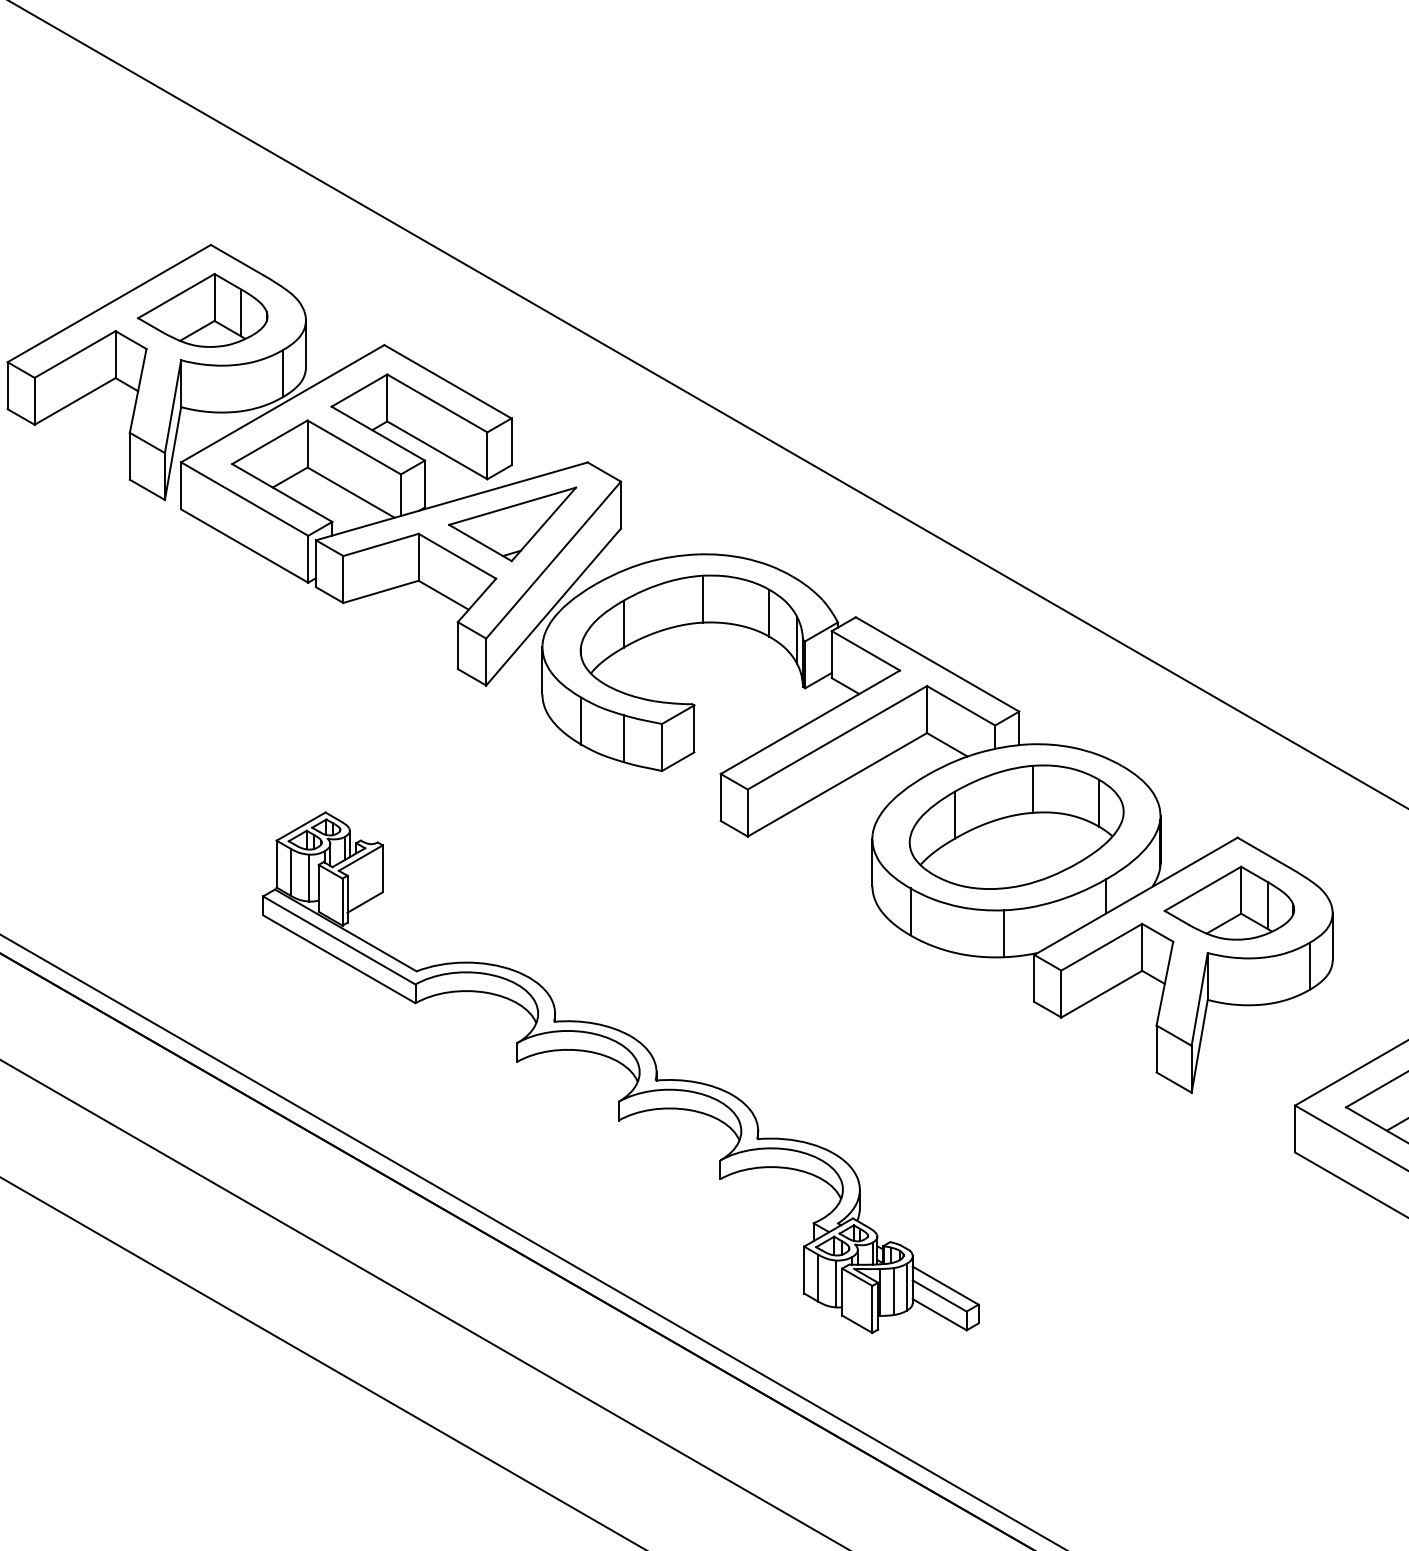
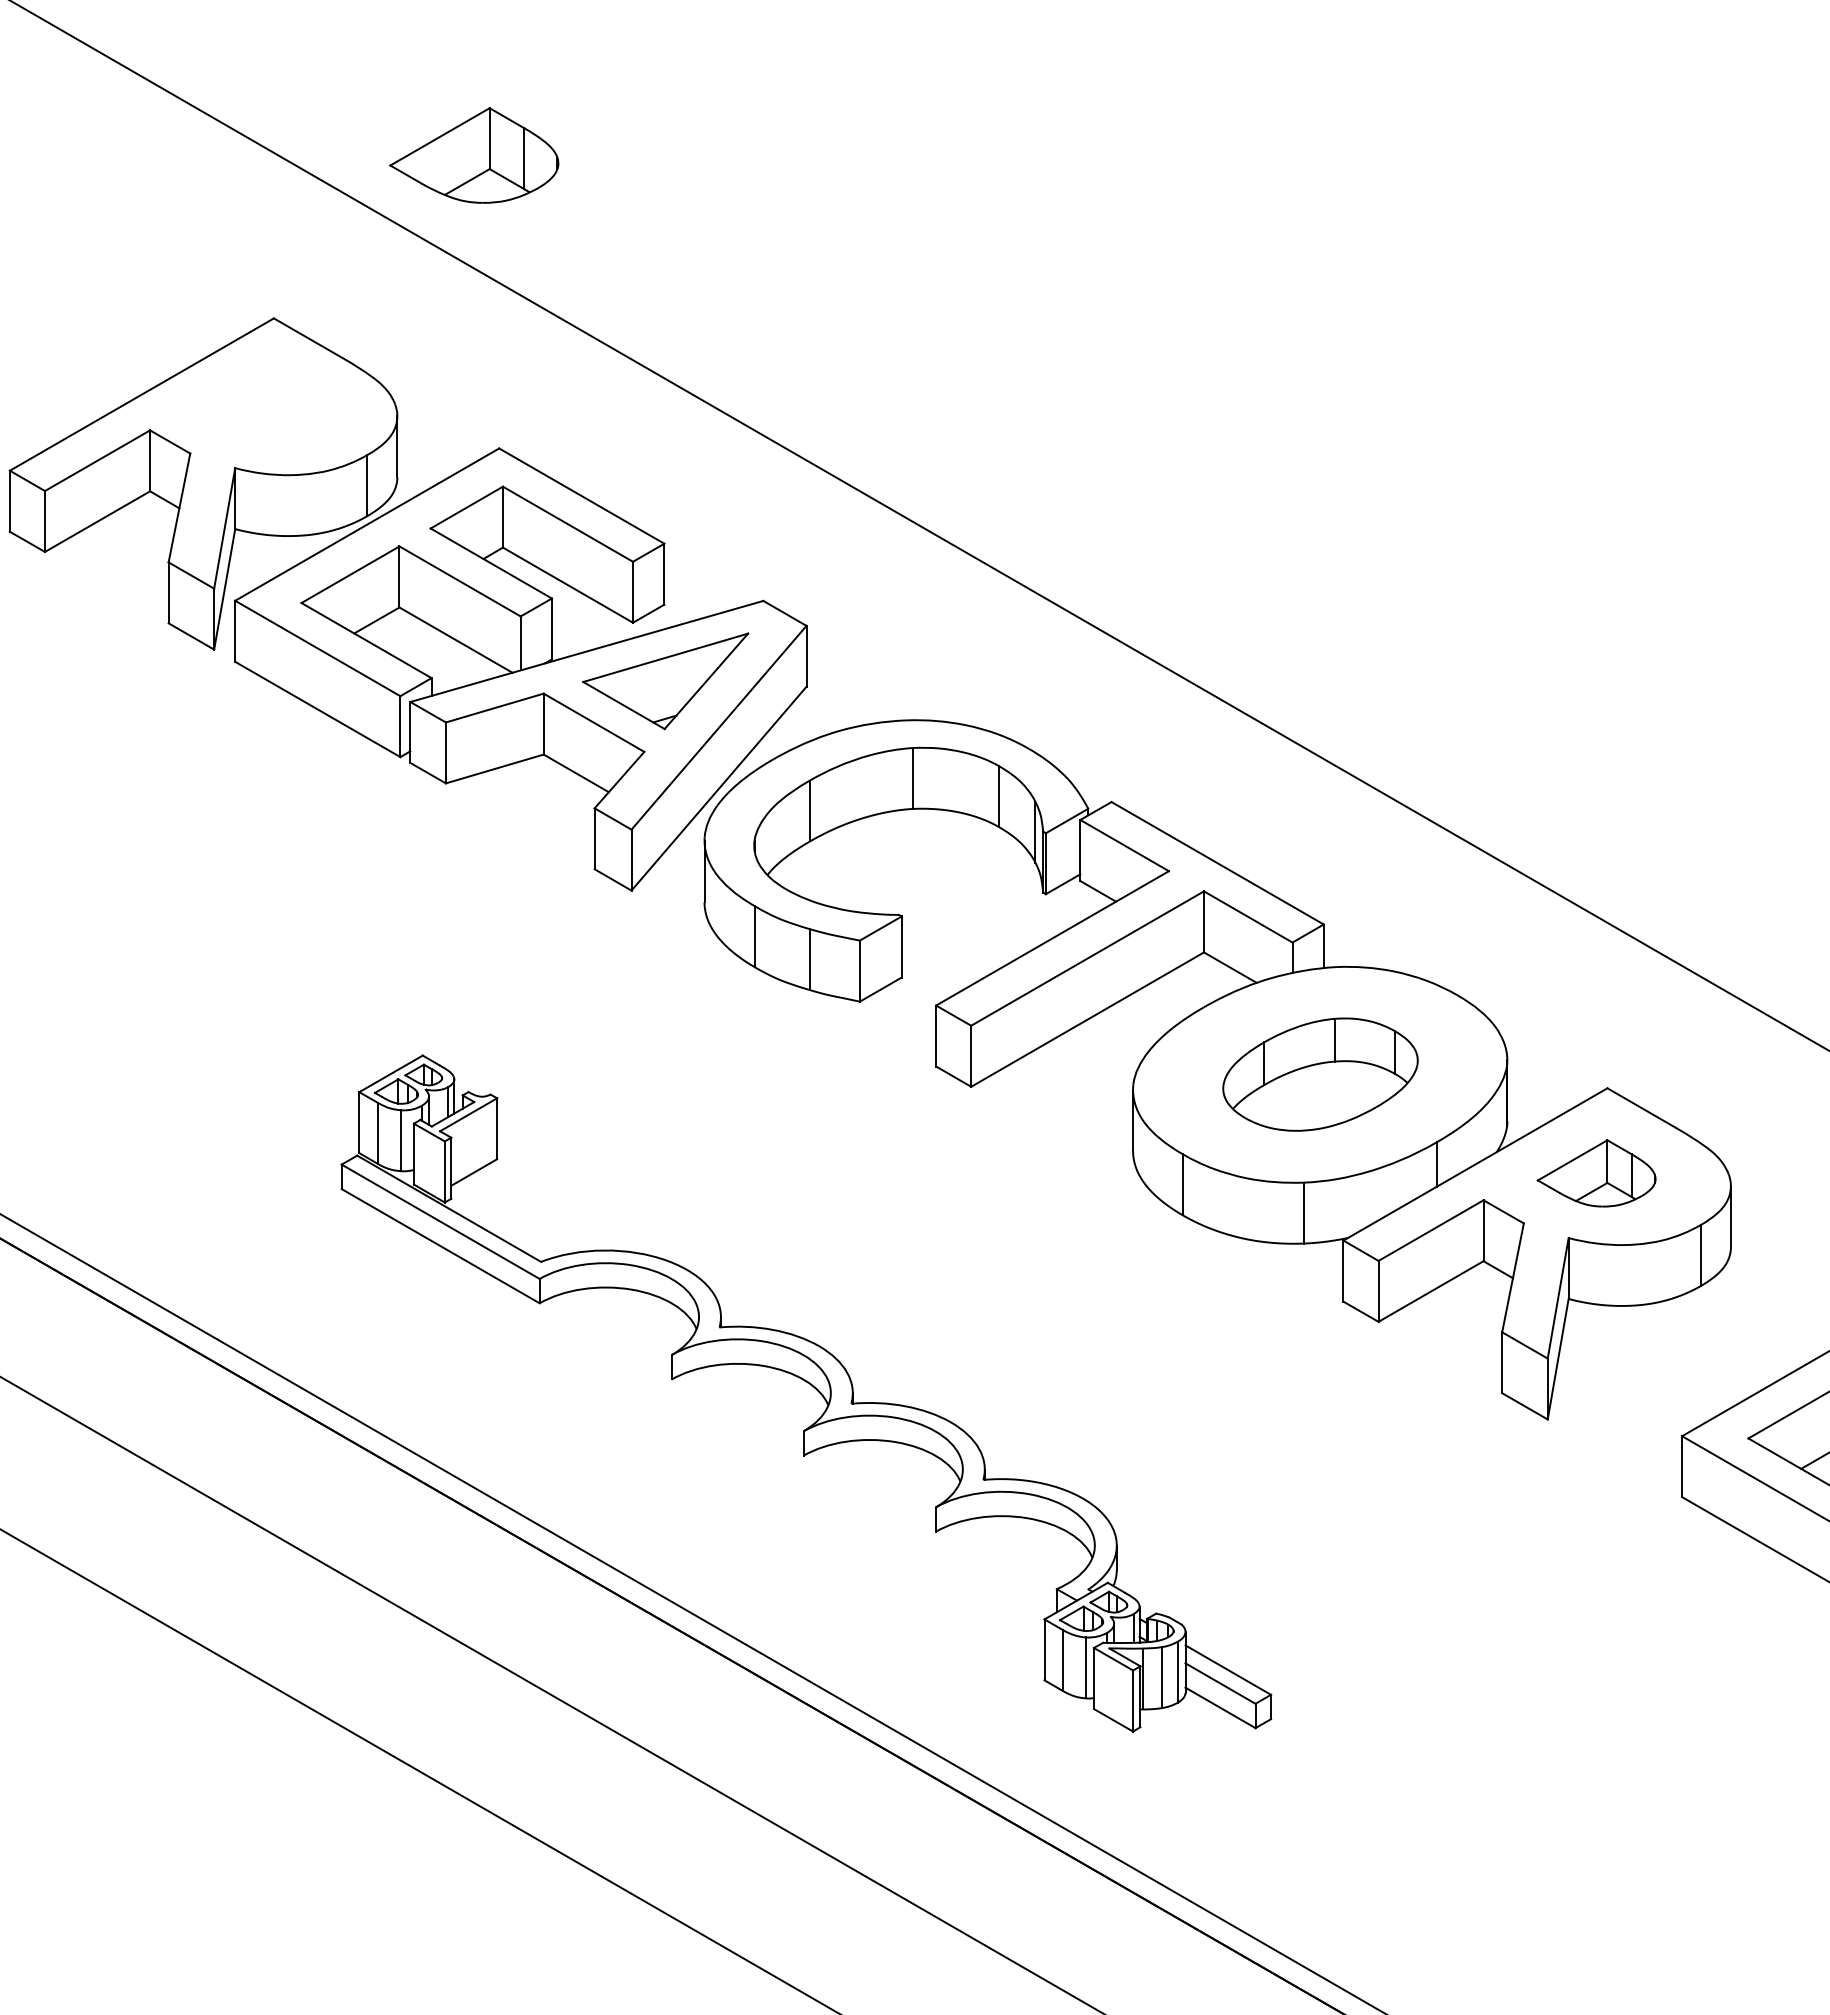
part: (202, 310) -> (474, 155), moved
part: (1016, 827) -> (1320, 1074), size x0.7
part: (1229, 903) -> (1596, 1173), size x0.7

